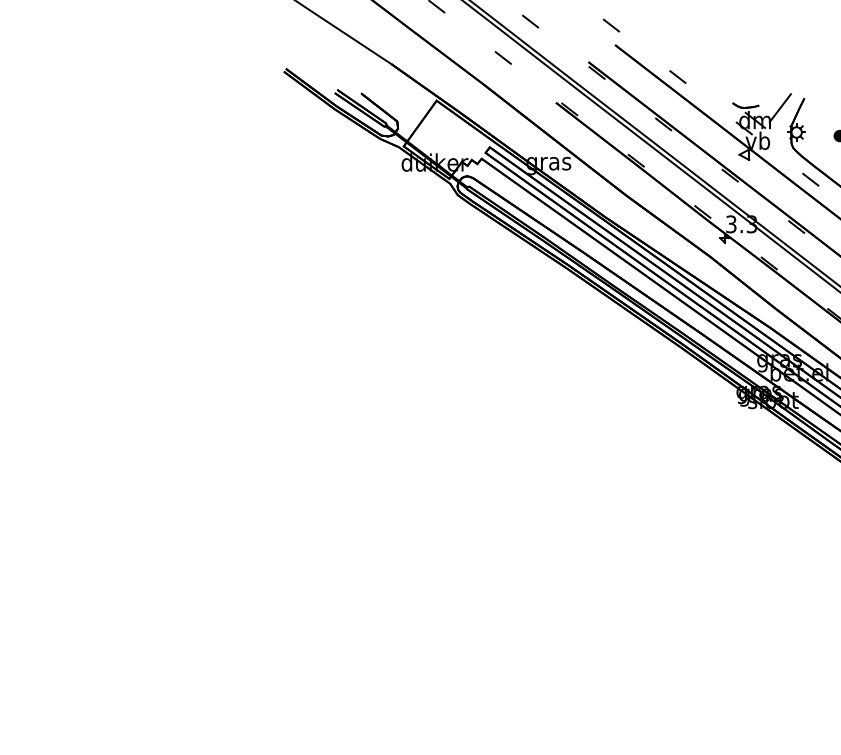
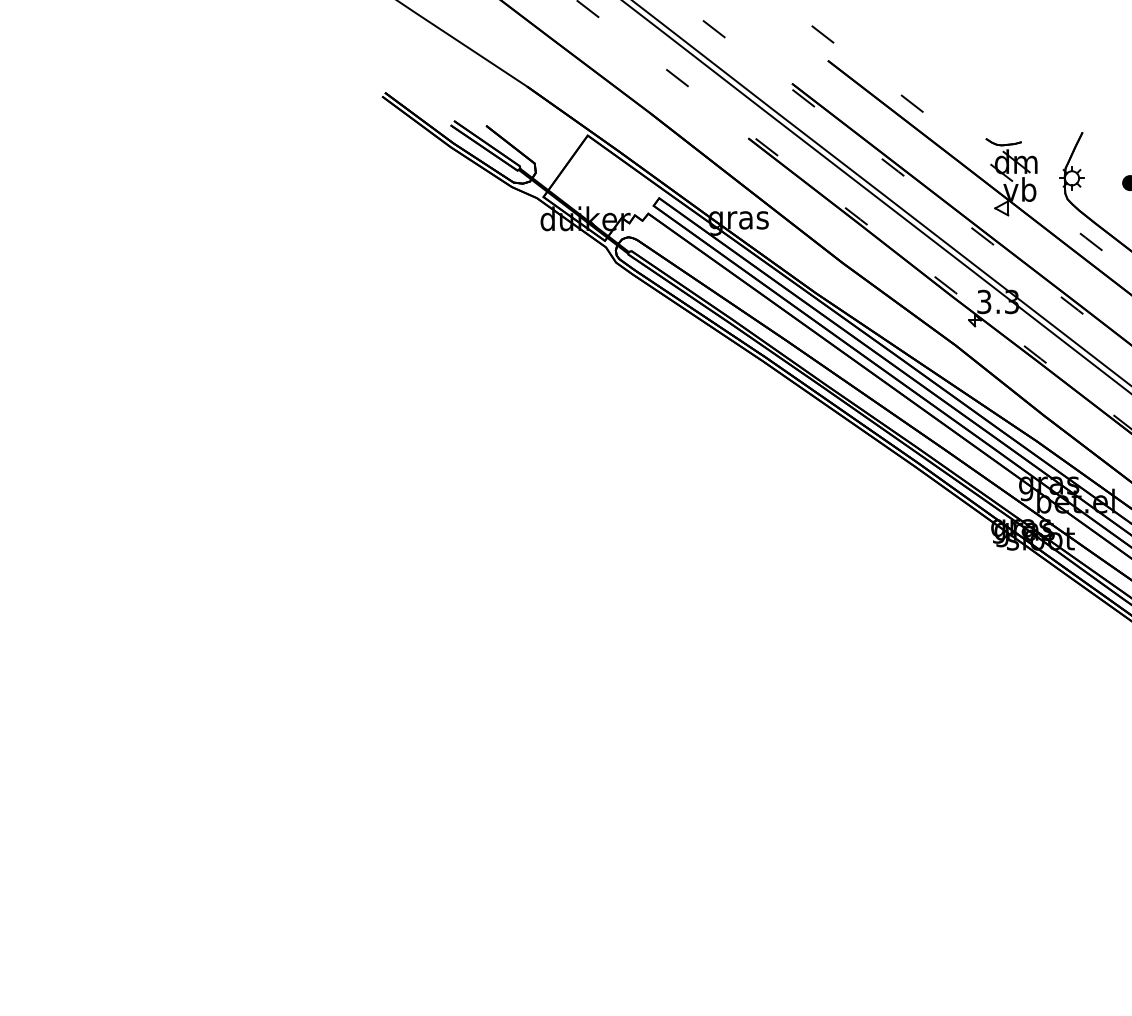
line: (779, 108) -> (1049, 146), removed

